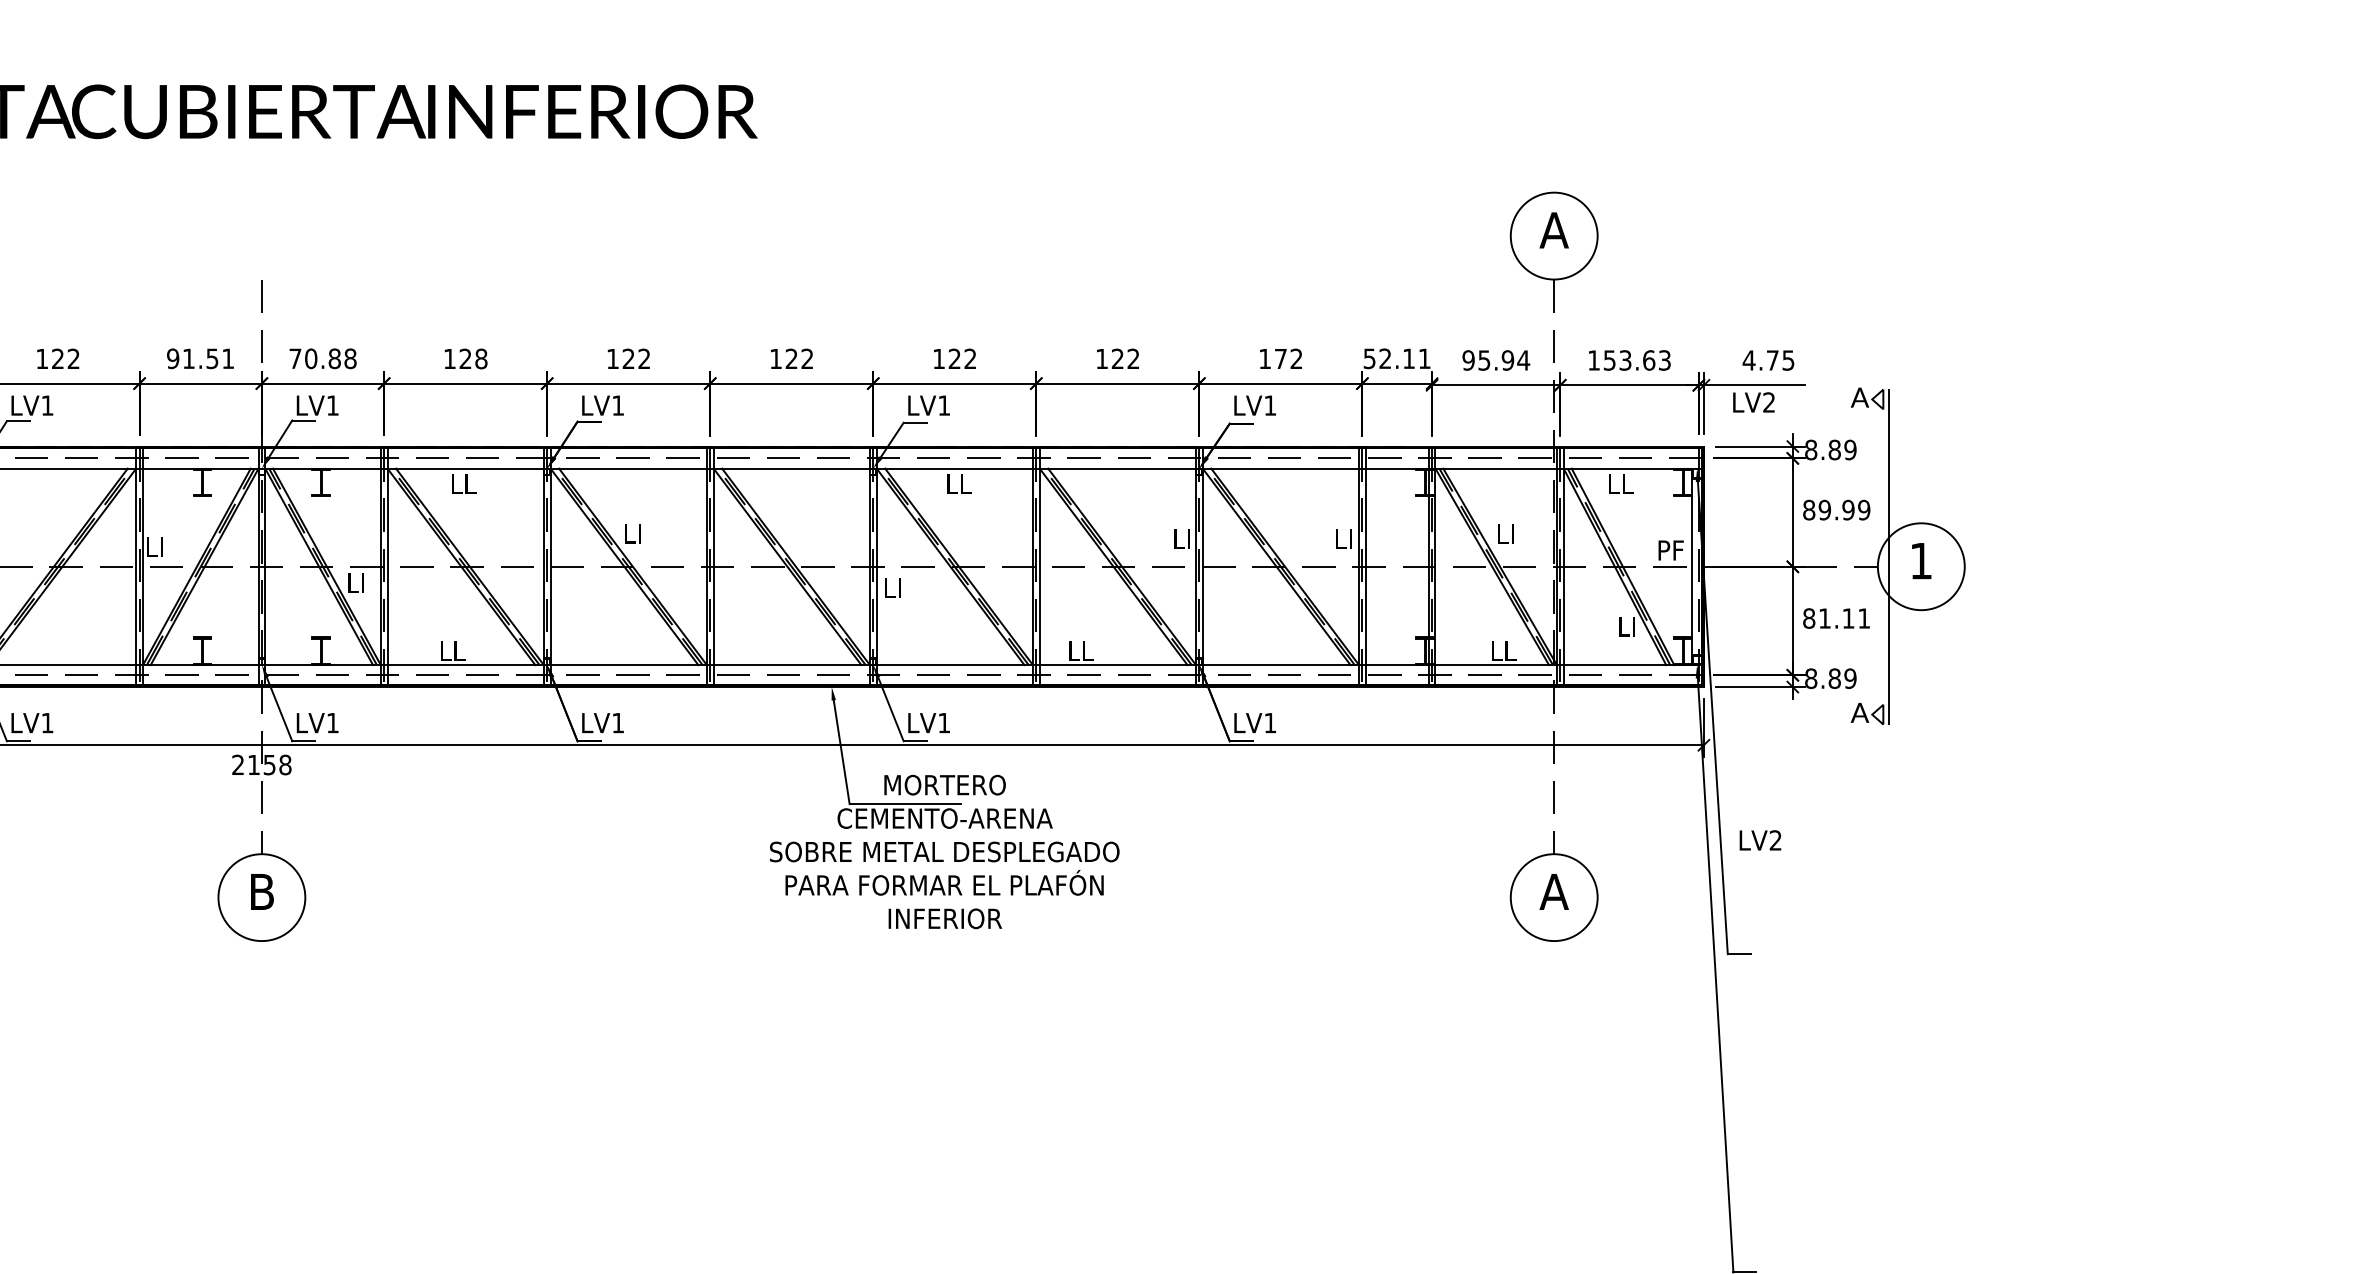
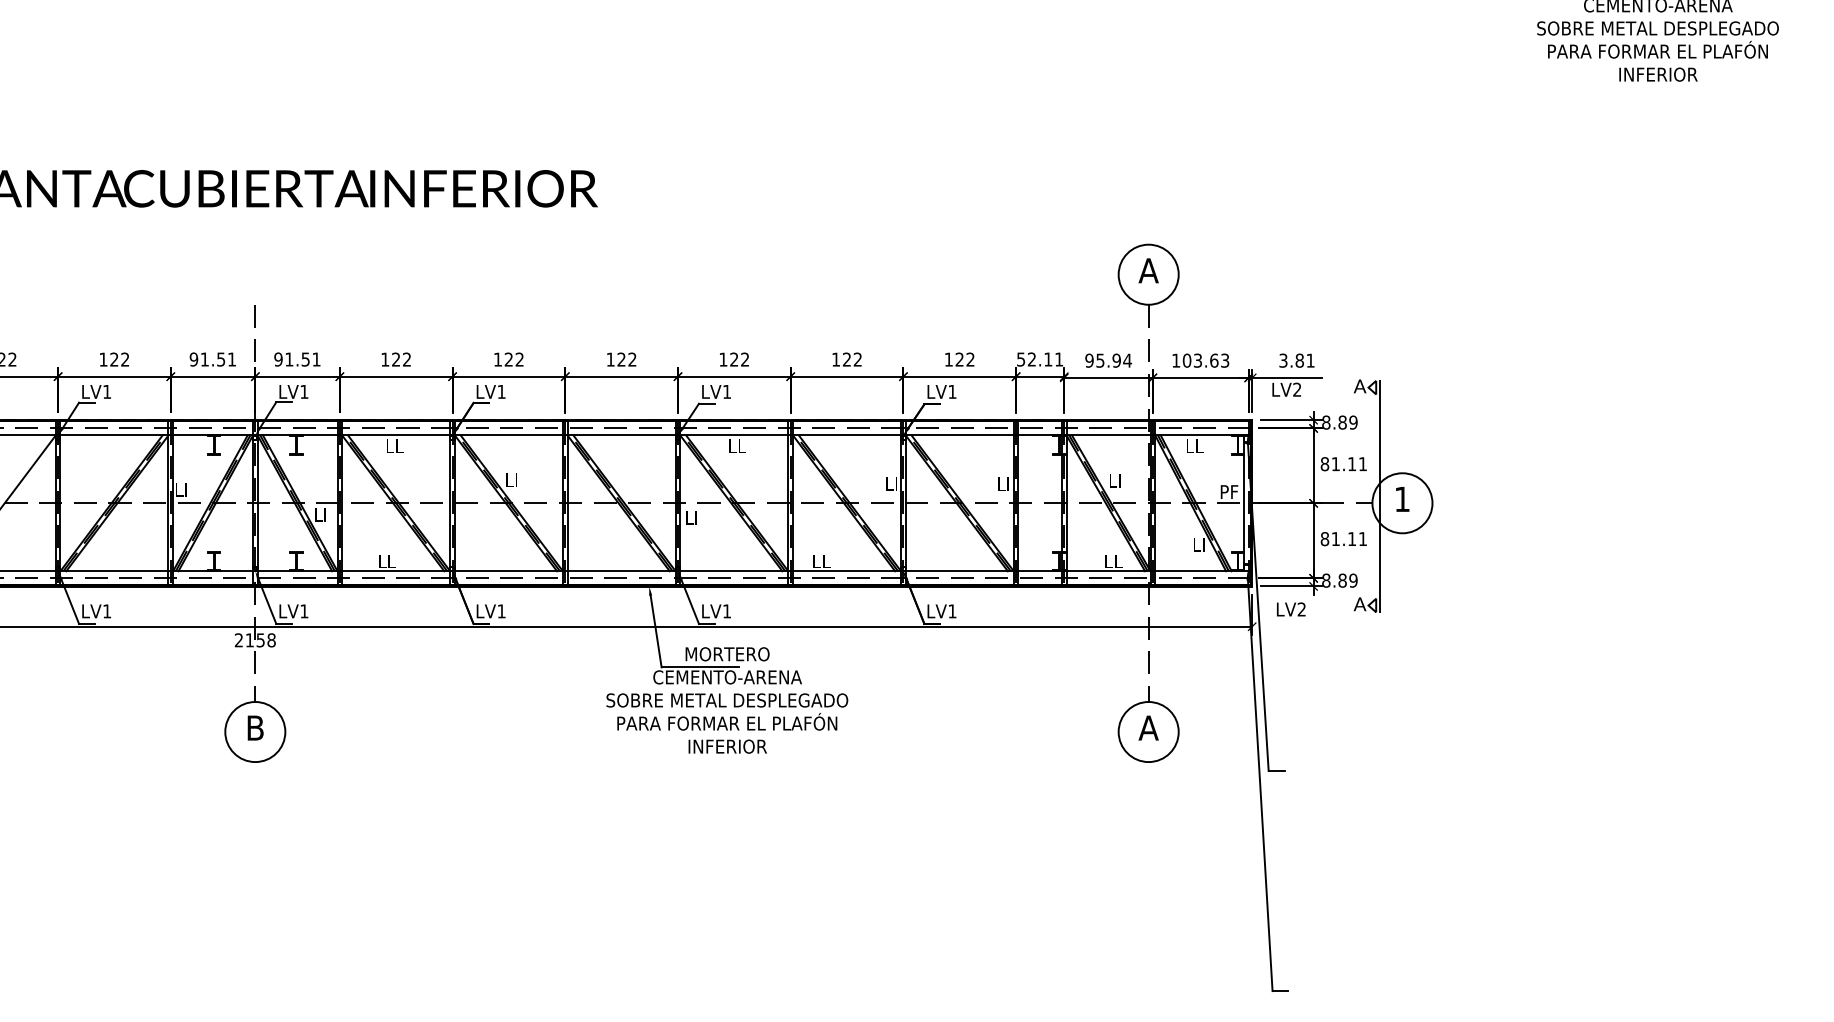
text: (322, 358) -> (297, 359), 70.88 -> 91.51
text: (480, 358) -> (406, 359), 128 -> 122
text: (1280, 358) -> (959, 359), 172 -> 122
text: (1608, 360) -> (1186, 360), 153.63 -> 103.63
text: (1768, 360) -> (1296, 360), 4.75 -> 3.81
text: (1844, 510) -> (1349, 464), 89.99 -> 81.11
text: (1760, 840) -> (1291, 609), moved

